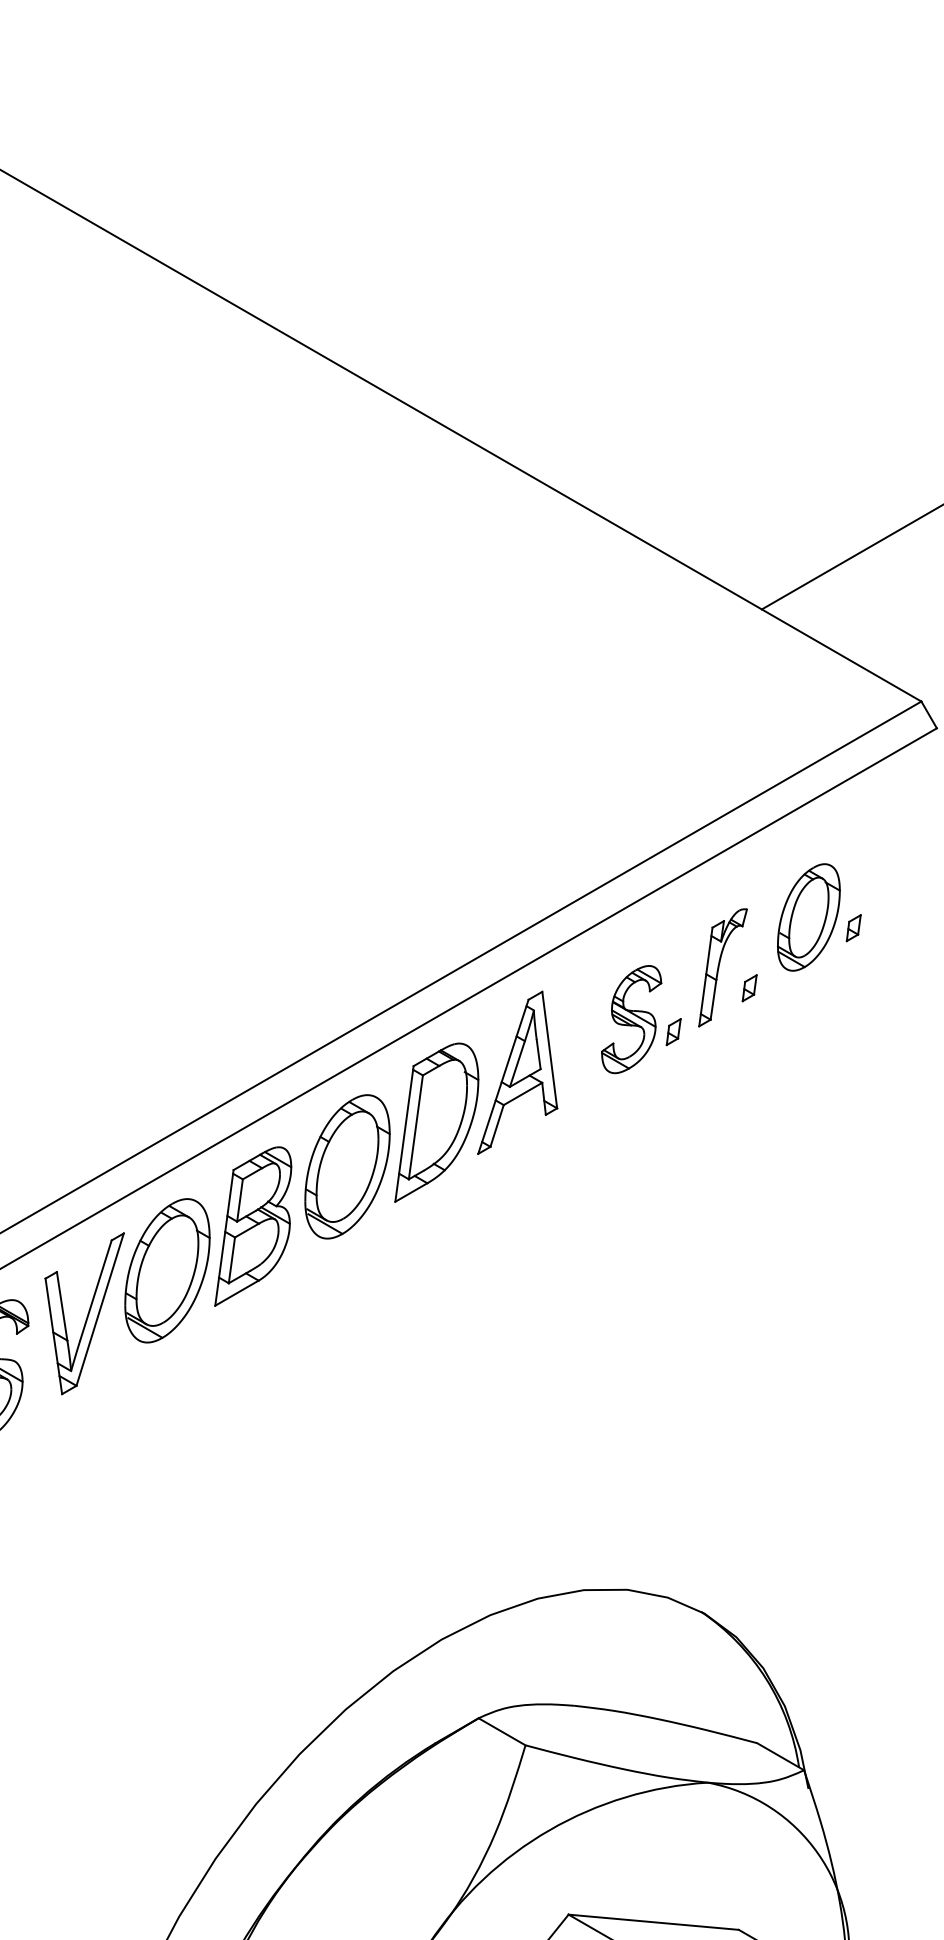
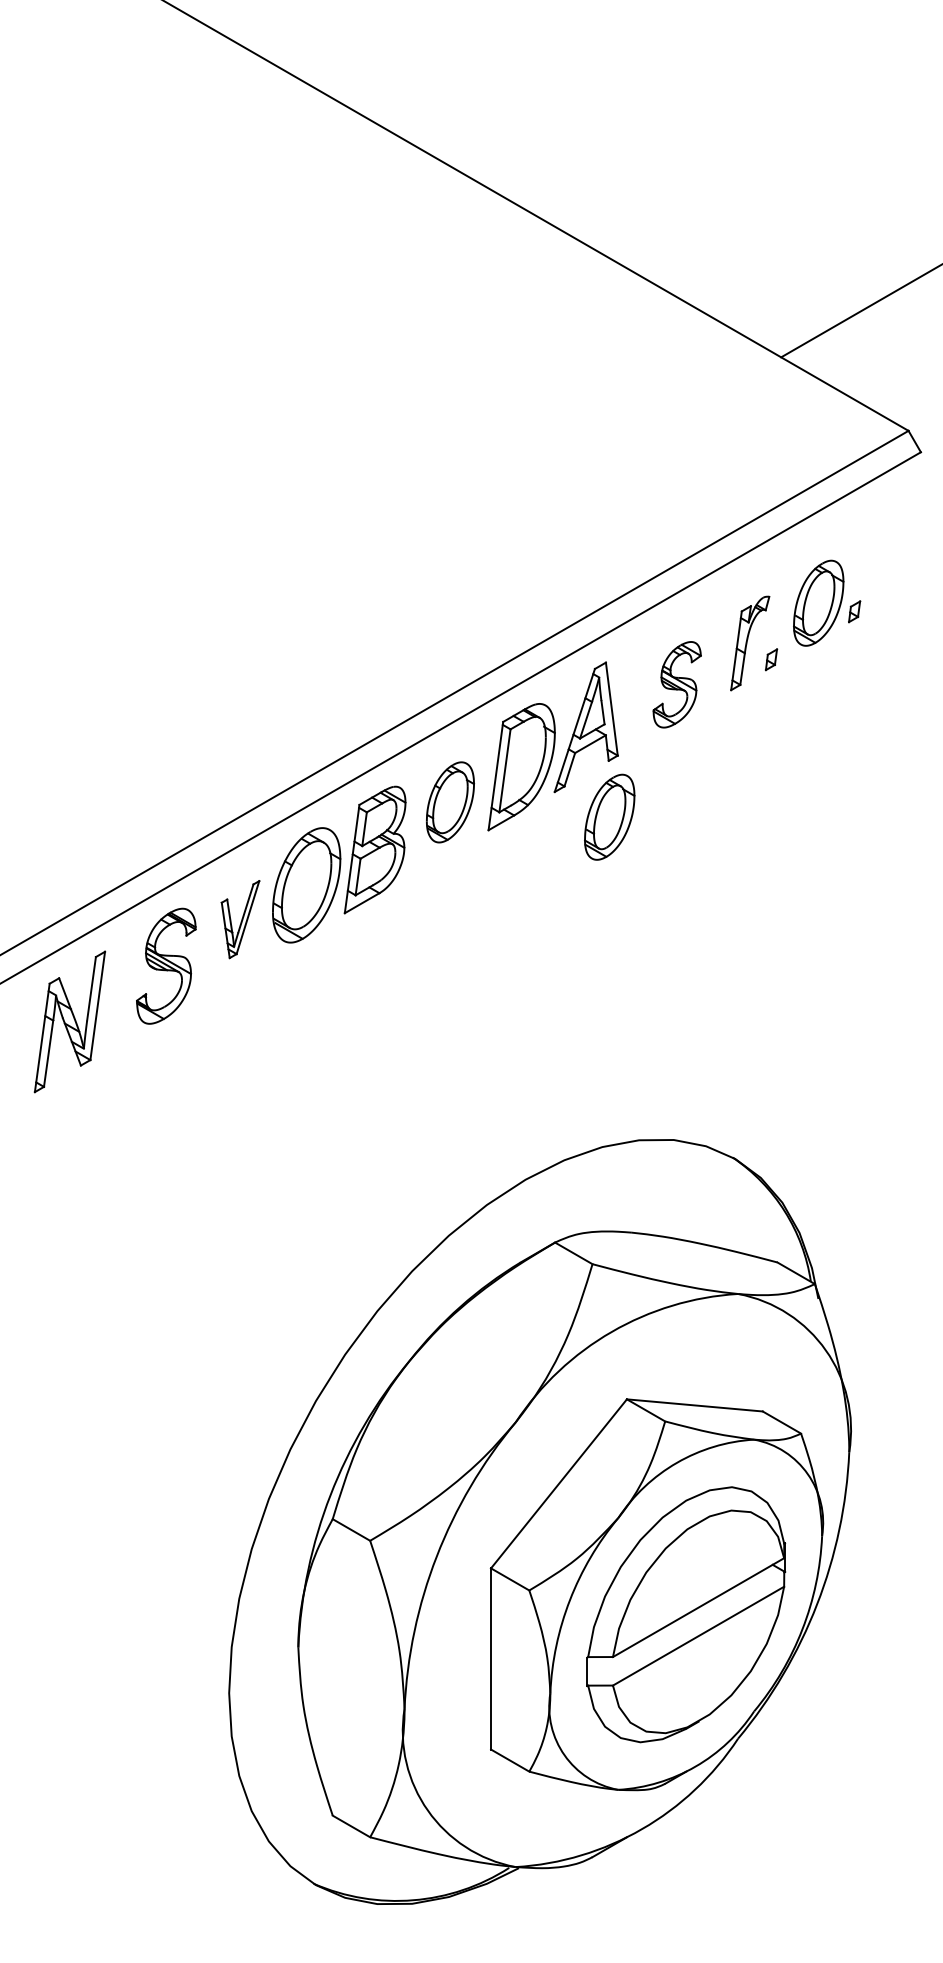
part: (673, 1031) -> (710, 694), removed
part: (347, 1167) -> (450, 802), size x0.7
part: (546, 1184) -> (609, 816), added
part: (84, 1313) -> (240, 919), size x0.6

